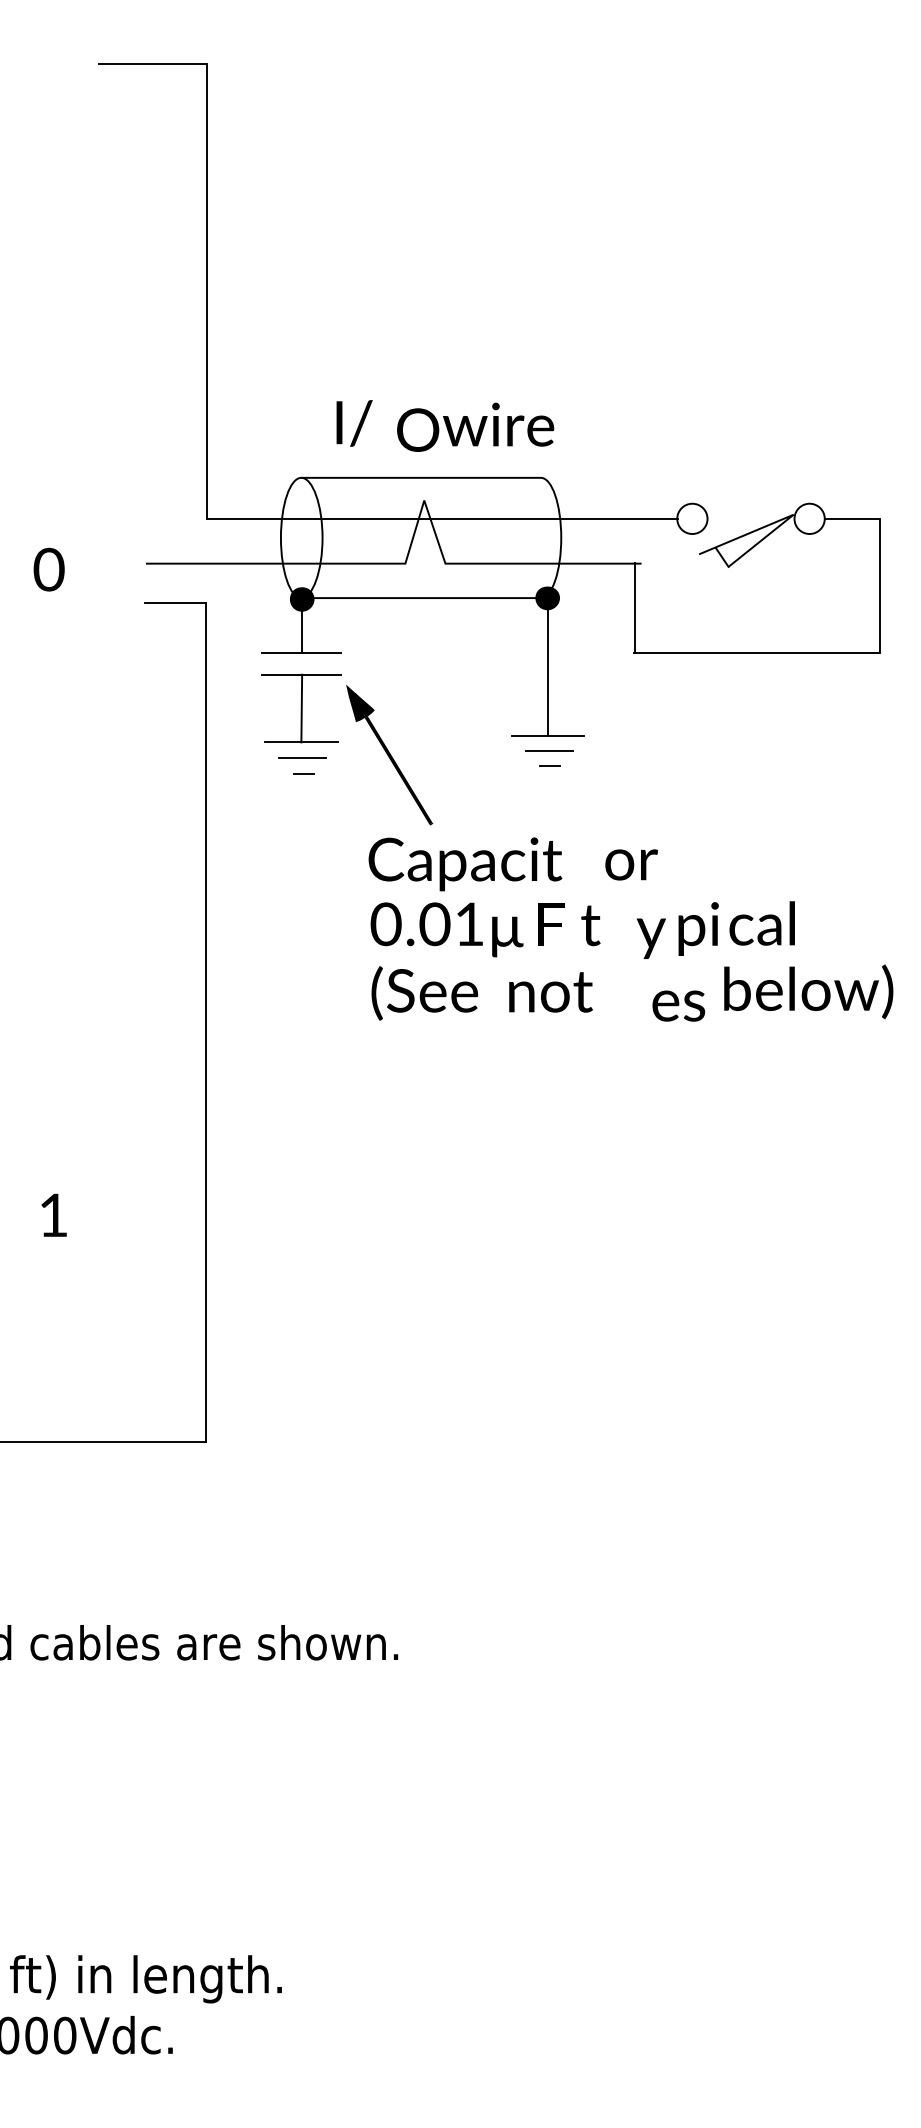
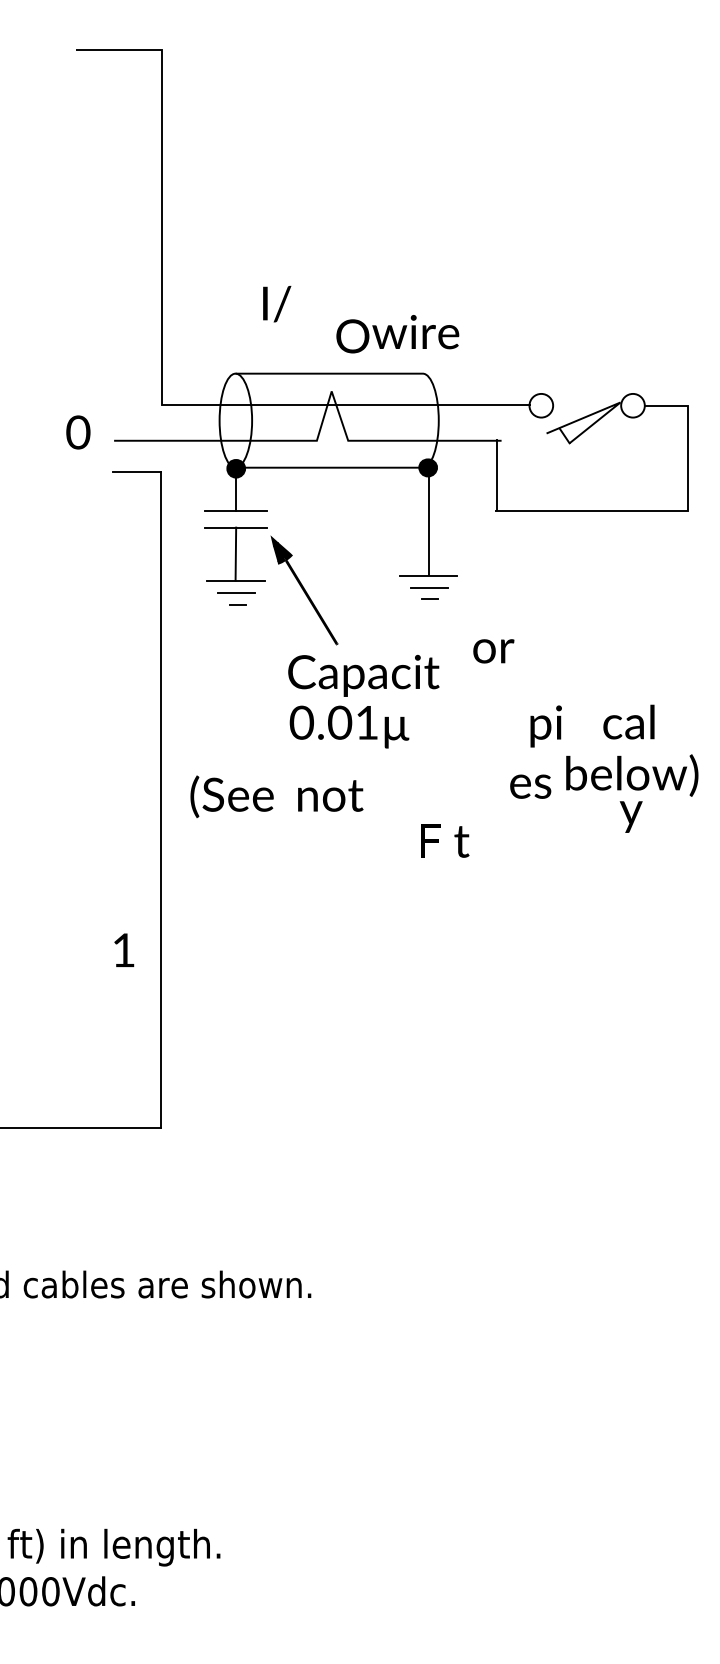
text: (354, 422) -> (277, 303), moved
text: (475, 427) -> (397, 334), moved
text: (49, 569) -> (78, 432), moved
text: (631, 865) -> (493, 651), moved
text: (761, 922) -> (628, 721), moved
text: (569, 923) -> (445, 840), moved
text: (650, 938) -> (630, 816), moved
text: (481, 993) -> (276, 796), moved
text: (54, 1214) -> (124, 949), moved

